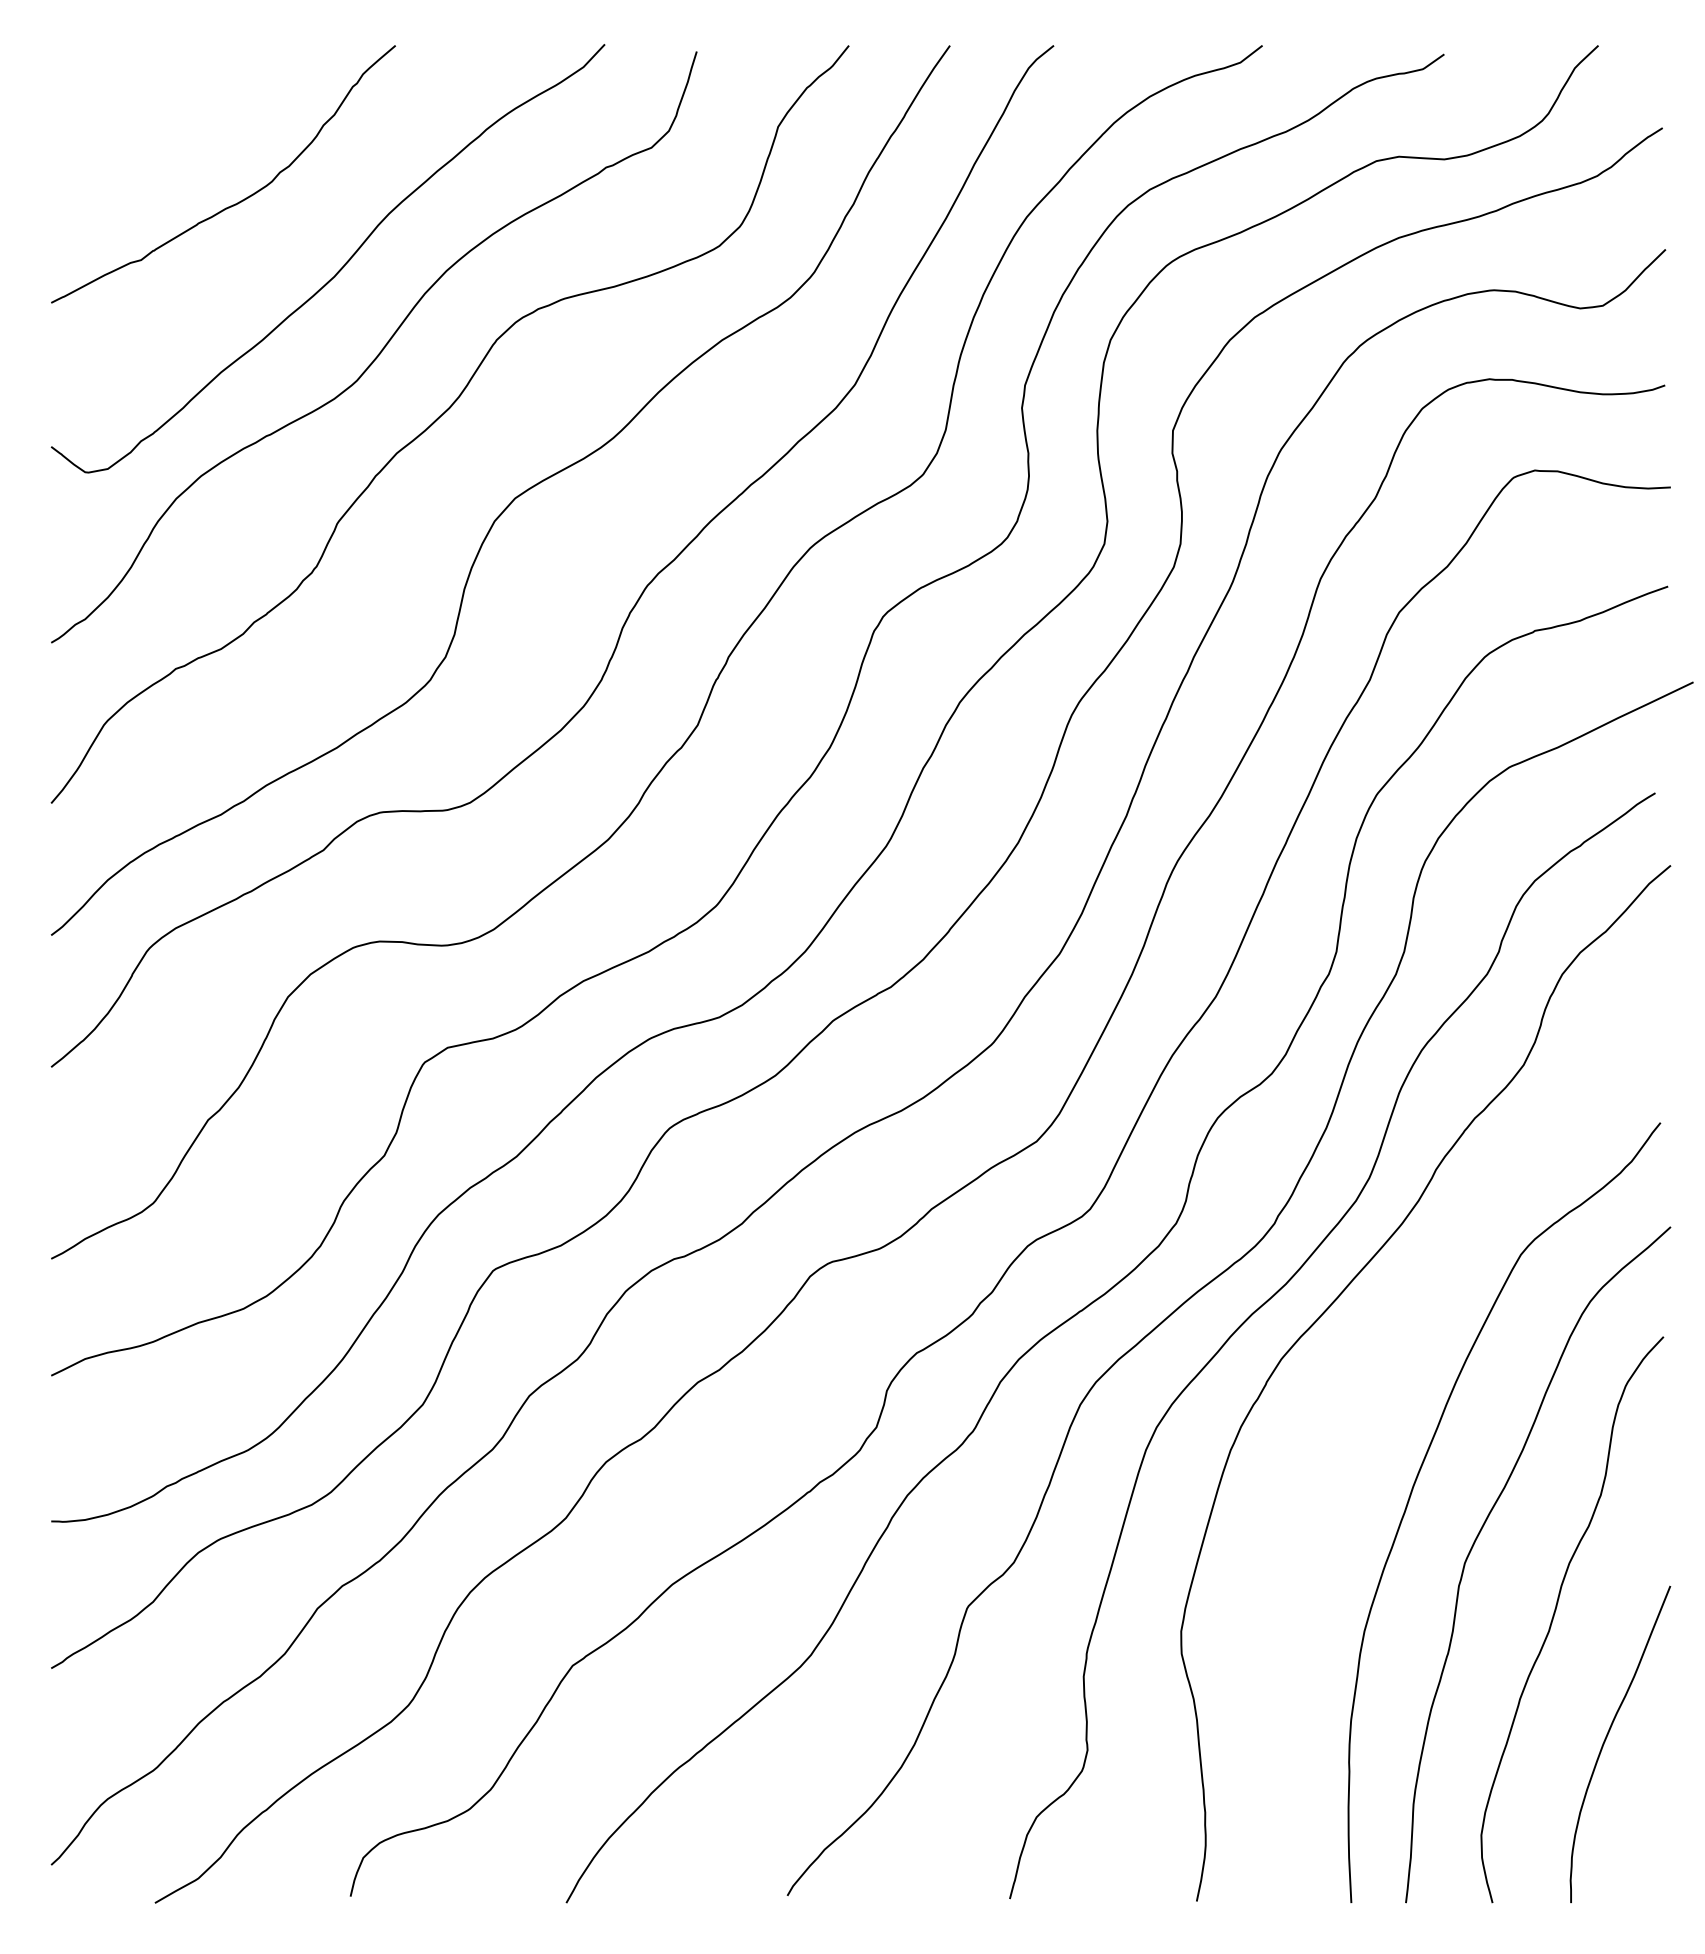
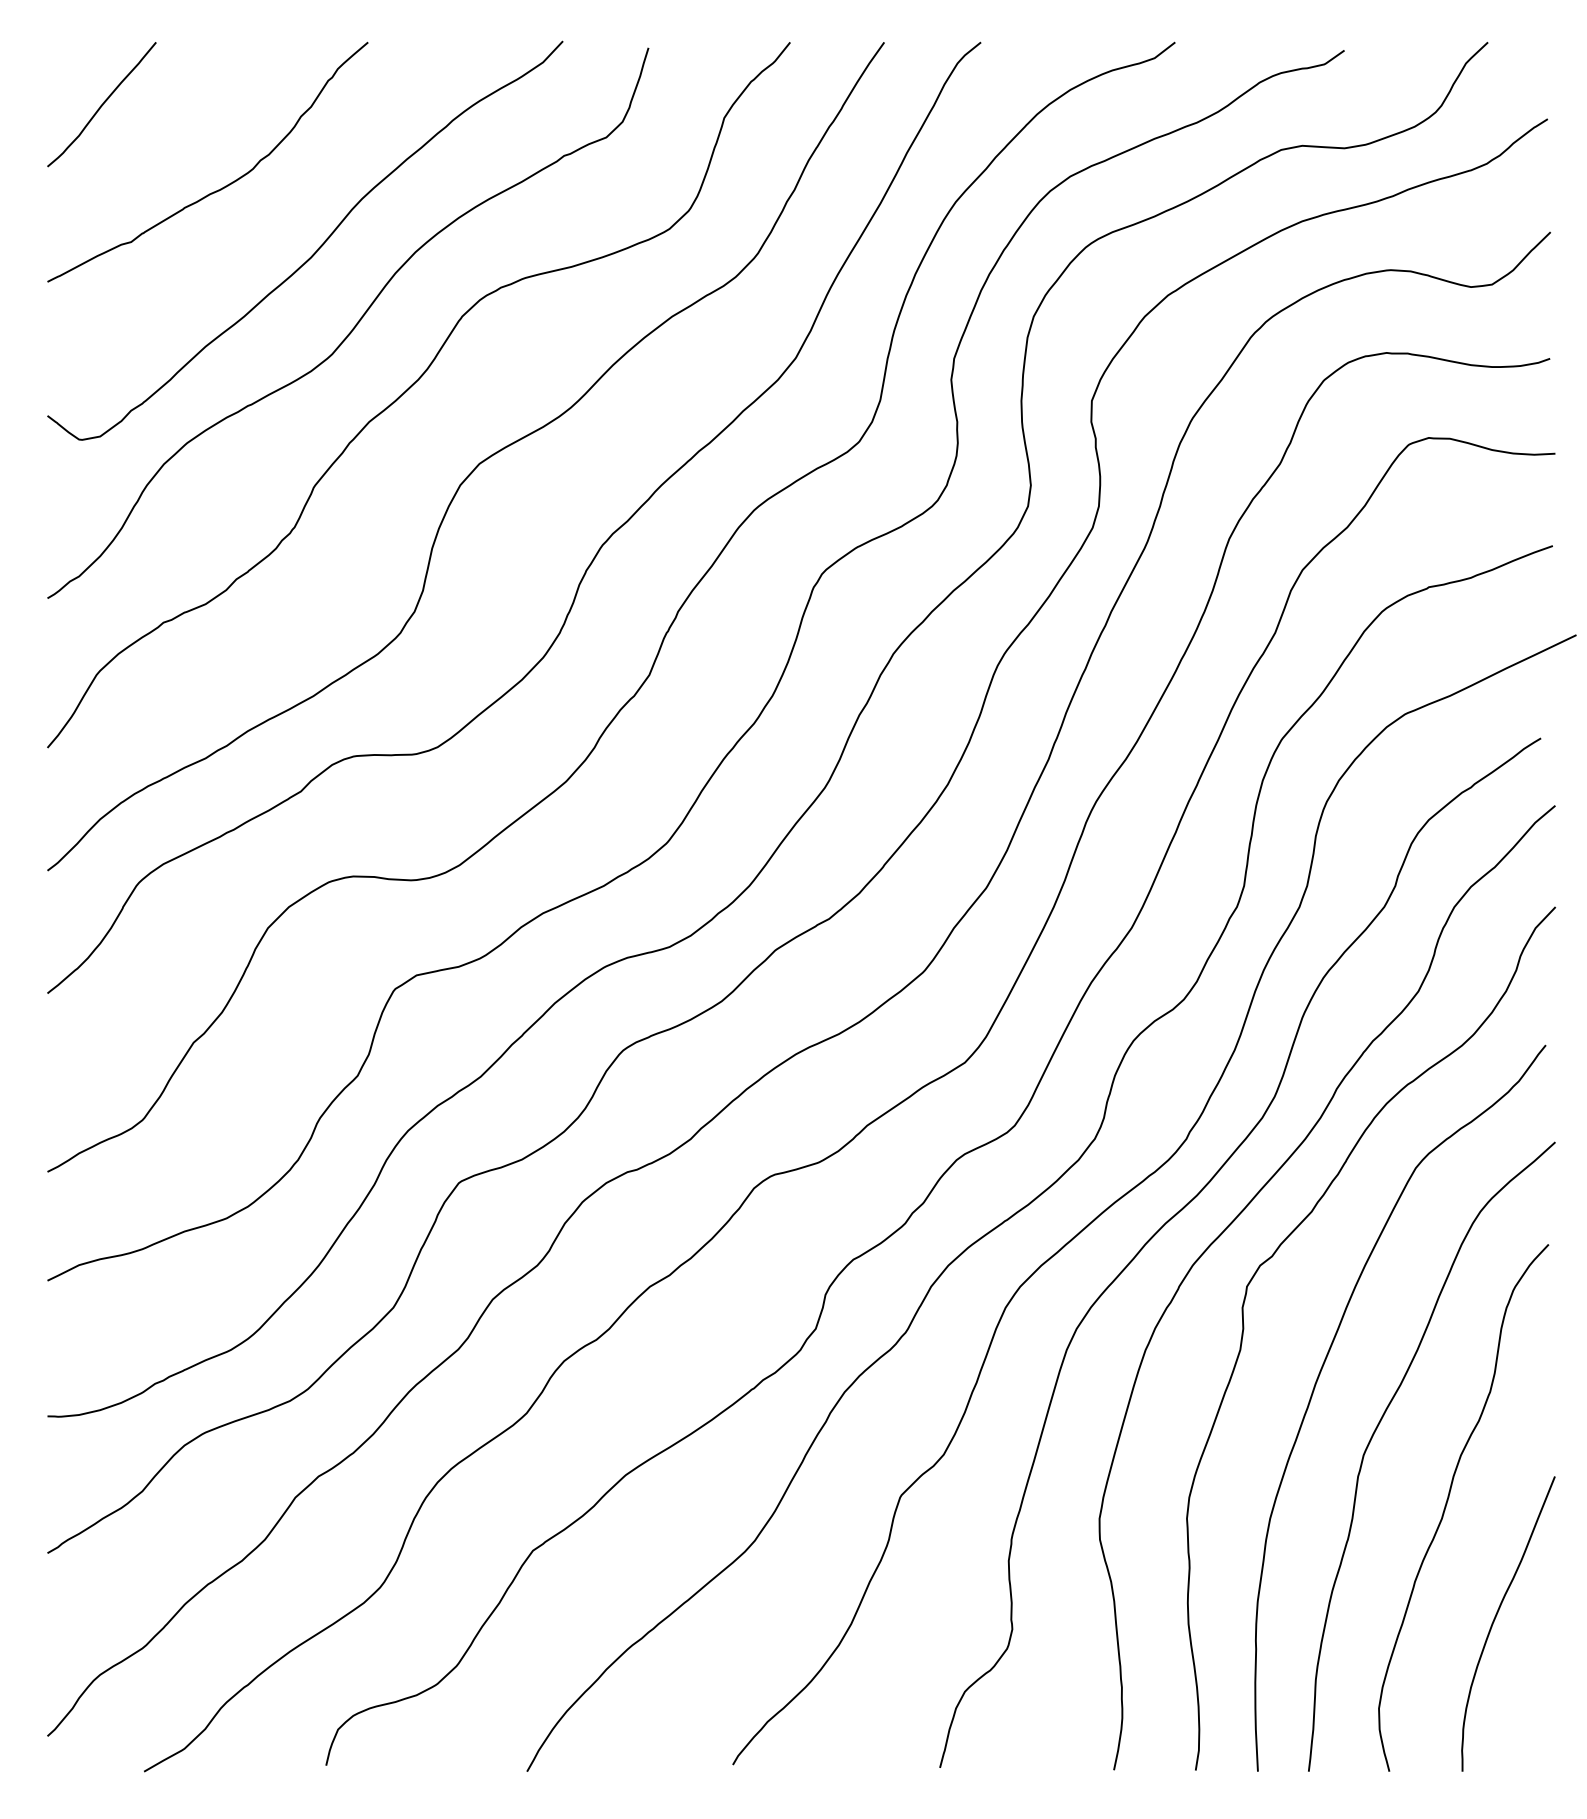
curve: (109, 112) -> (101, 104), added
curve: (1336, 1428) -> (1244, 1329), added

